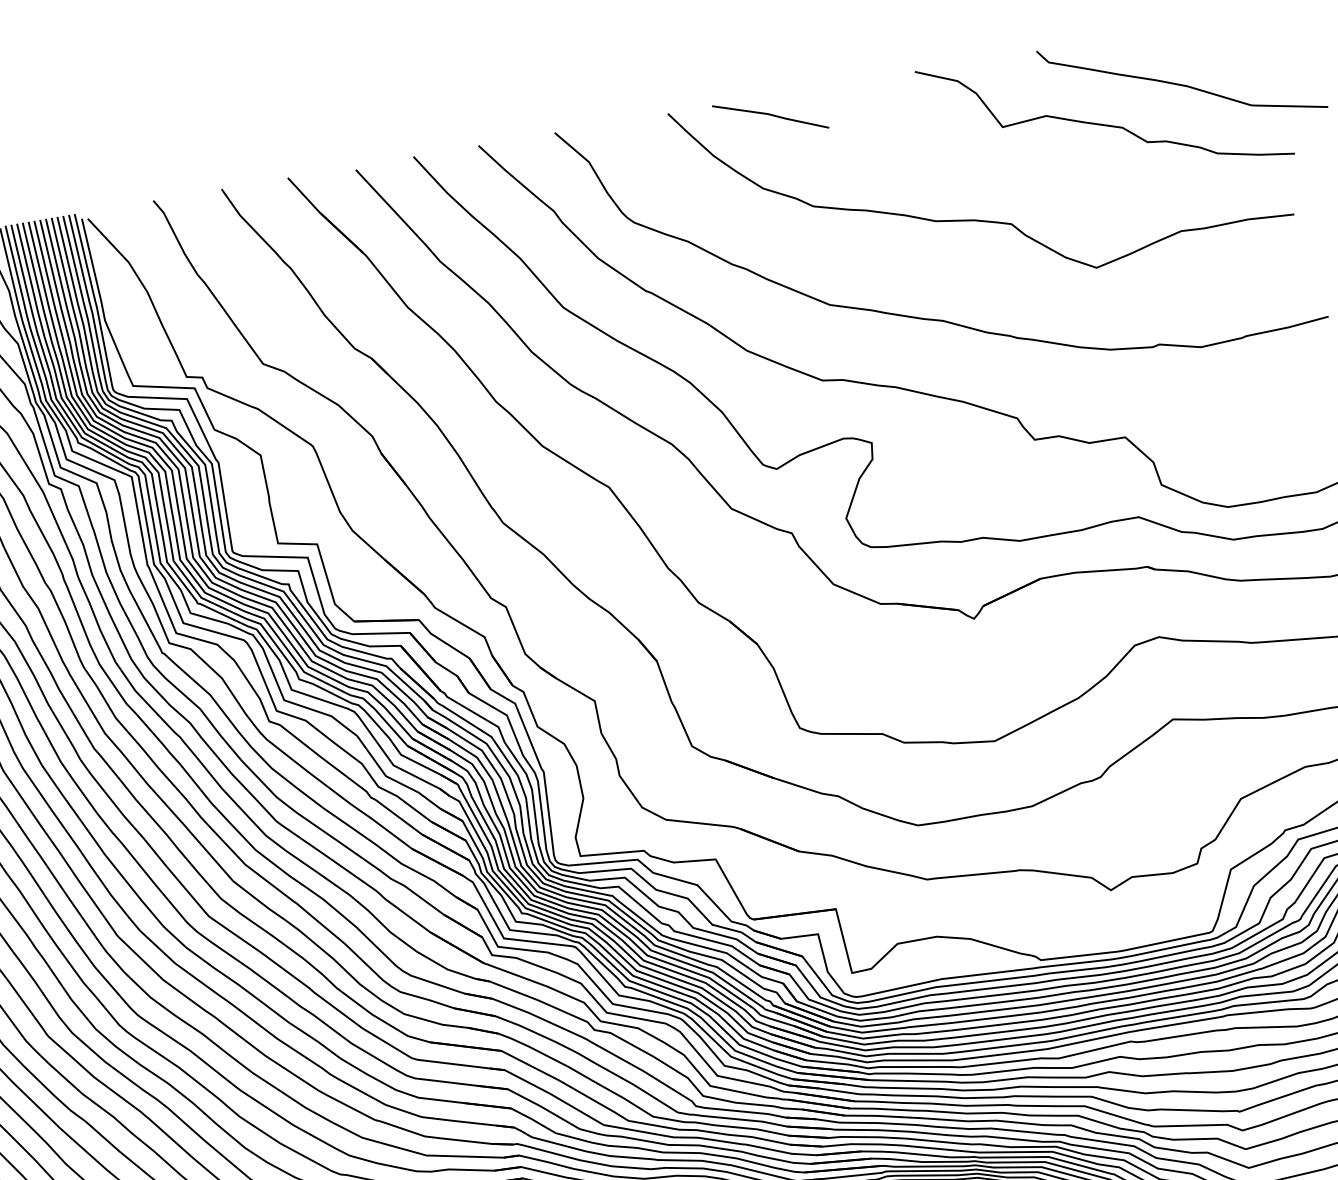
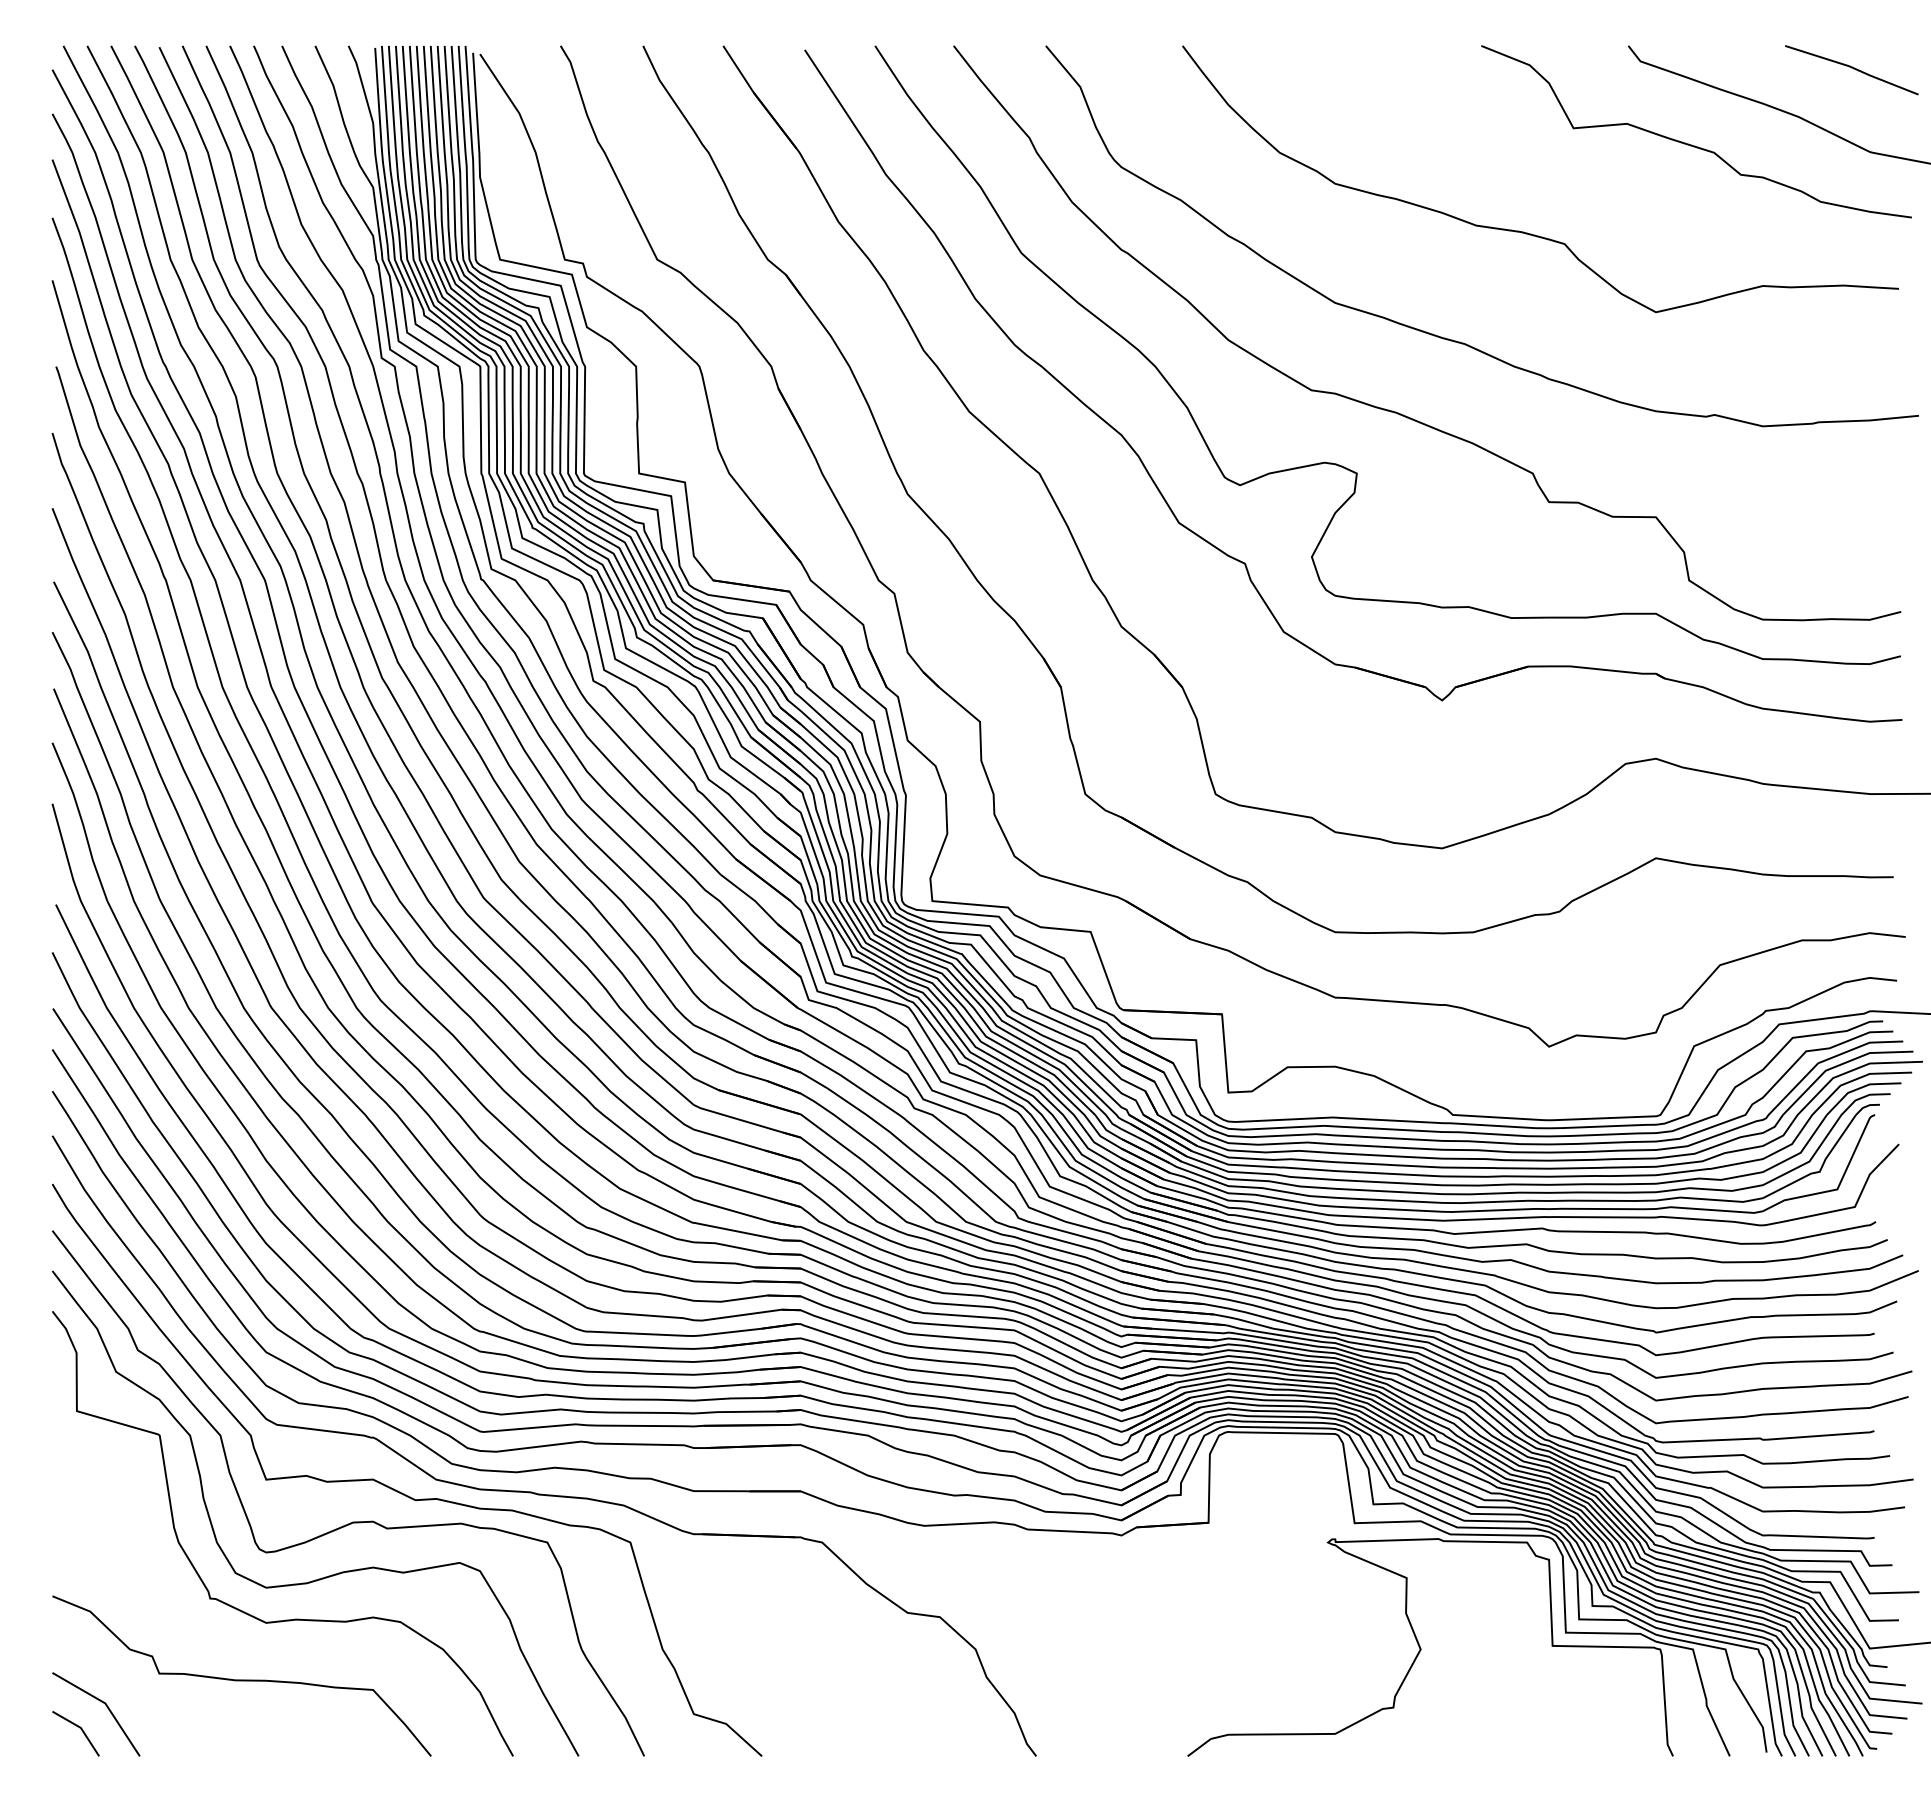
line: (770, 115) -> (1851, 68), moved

